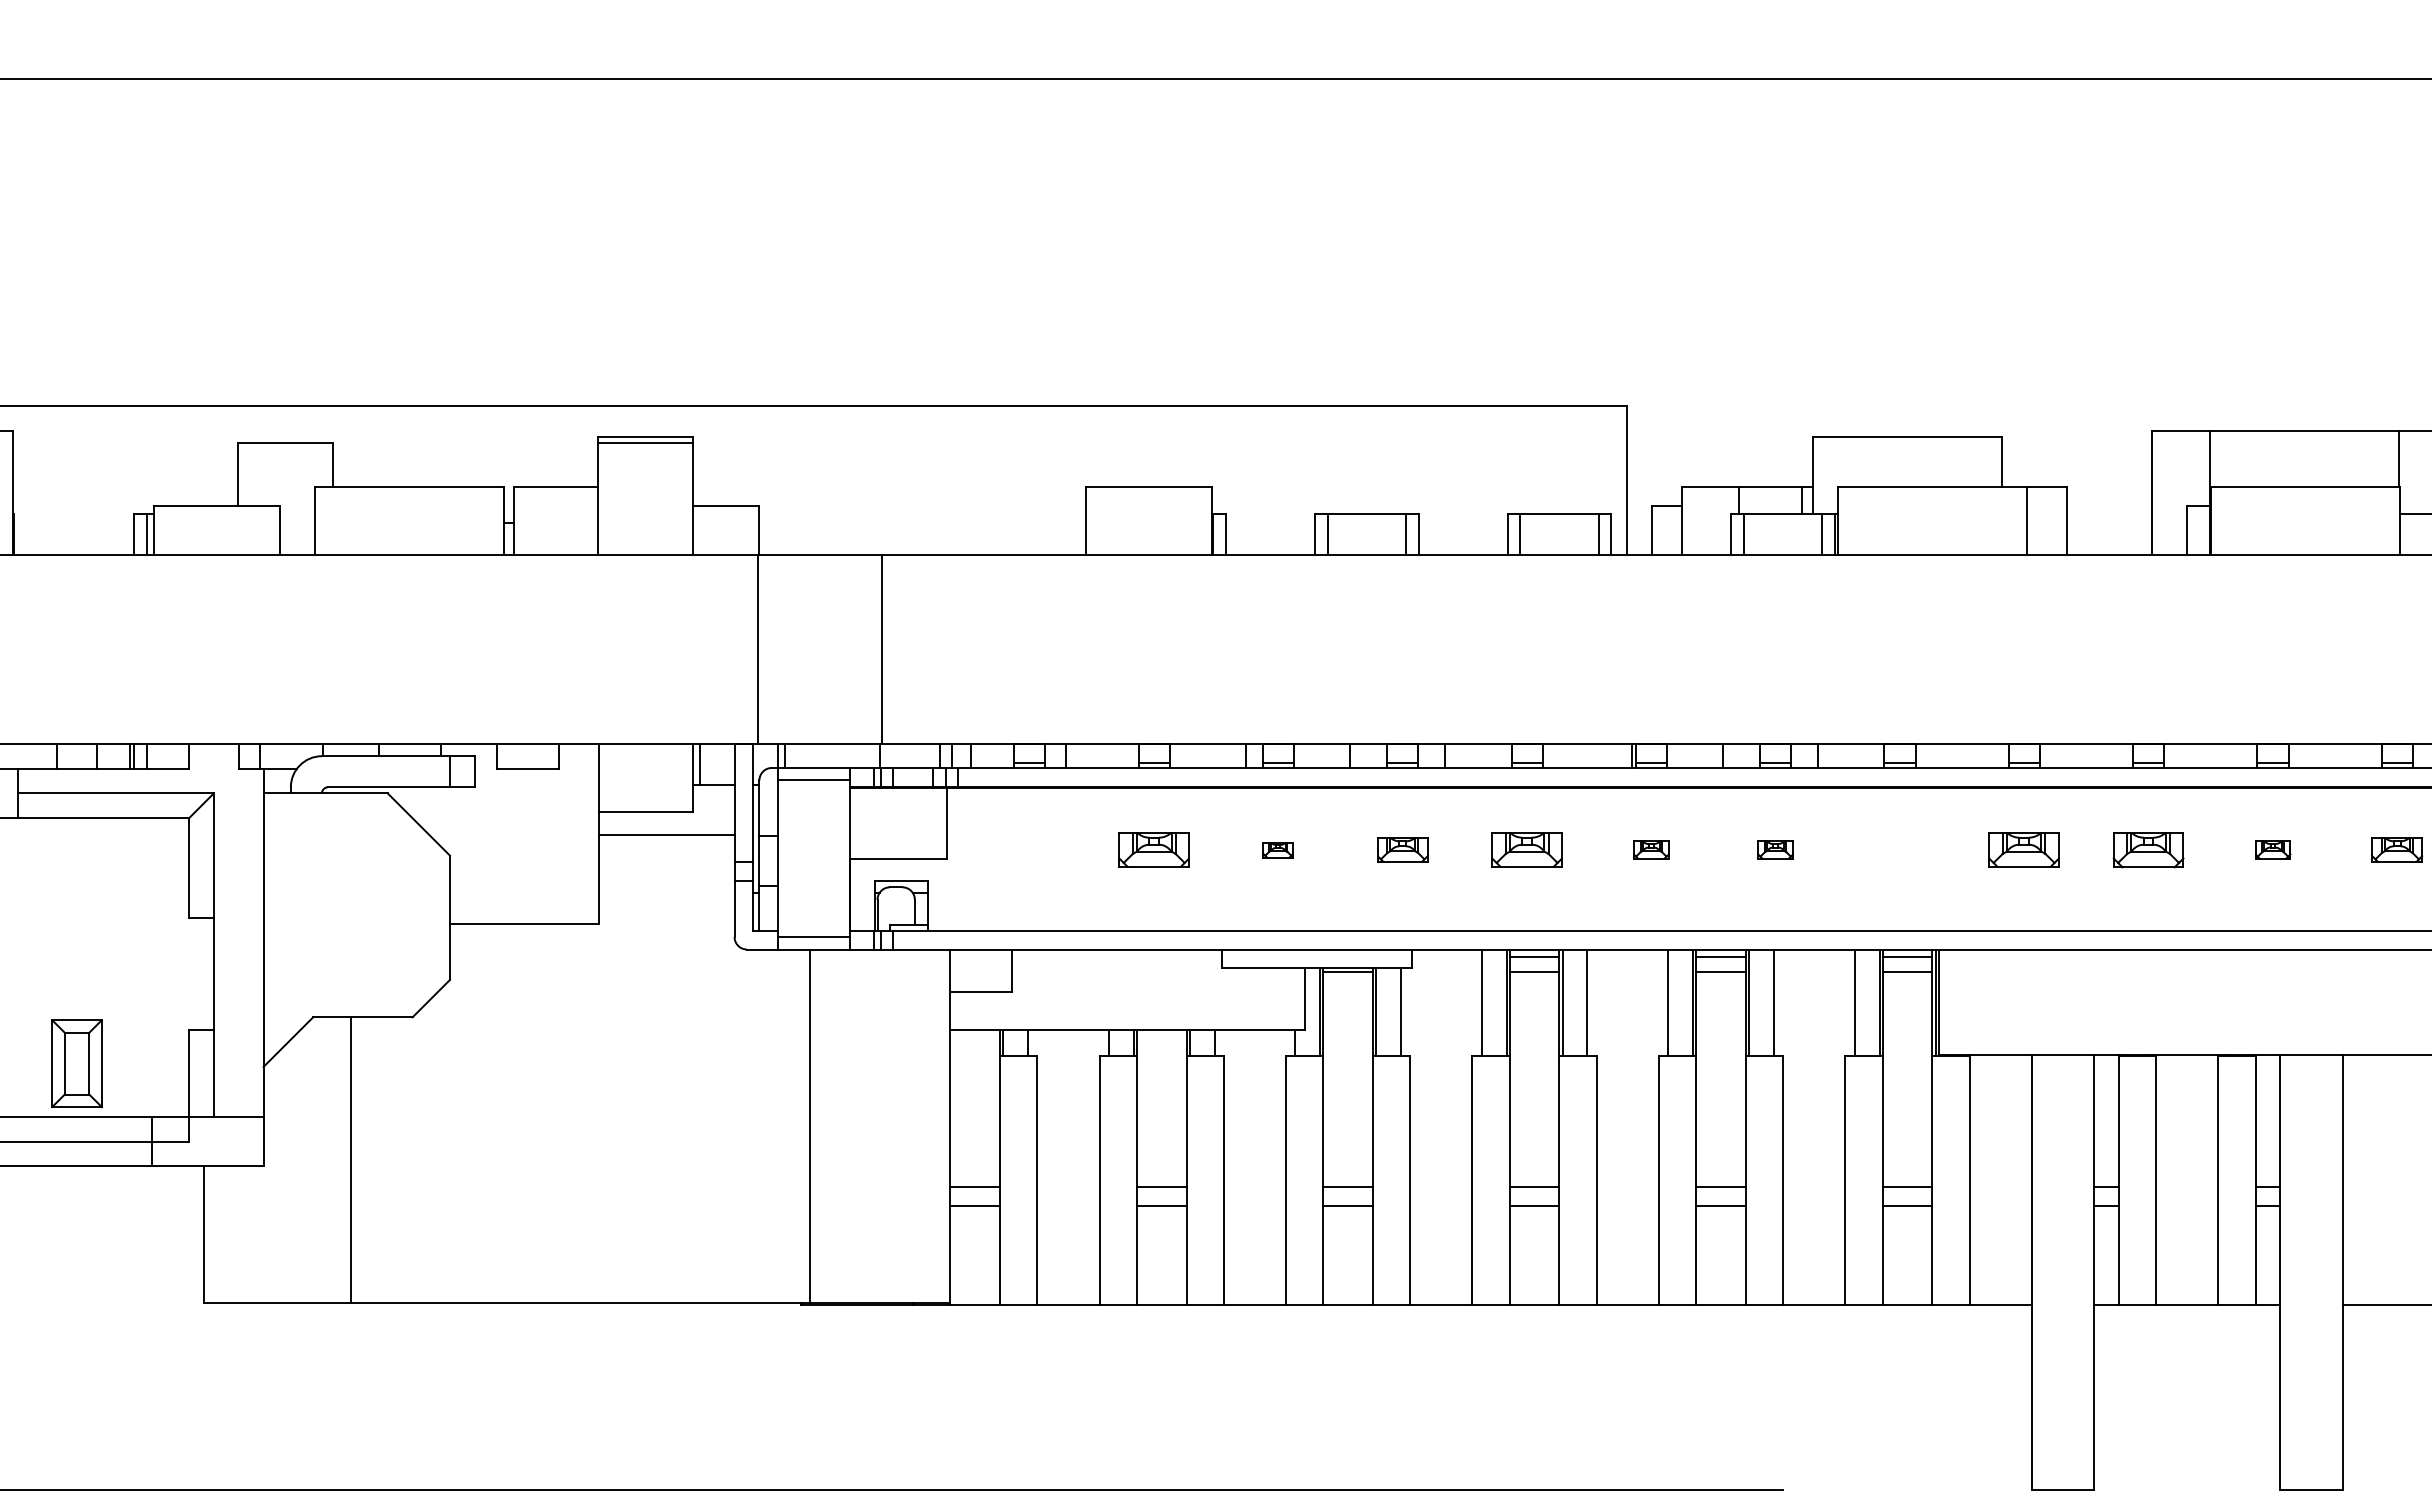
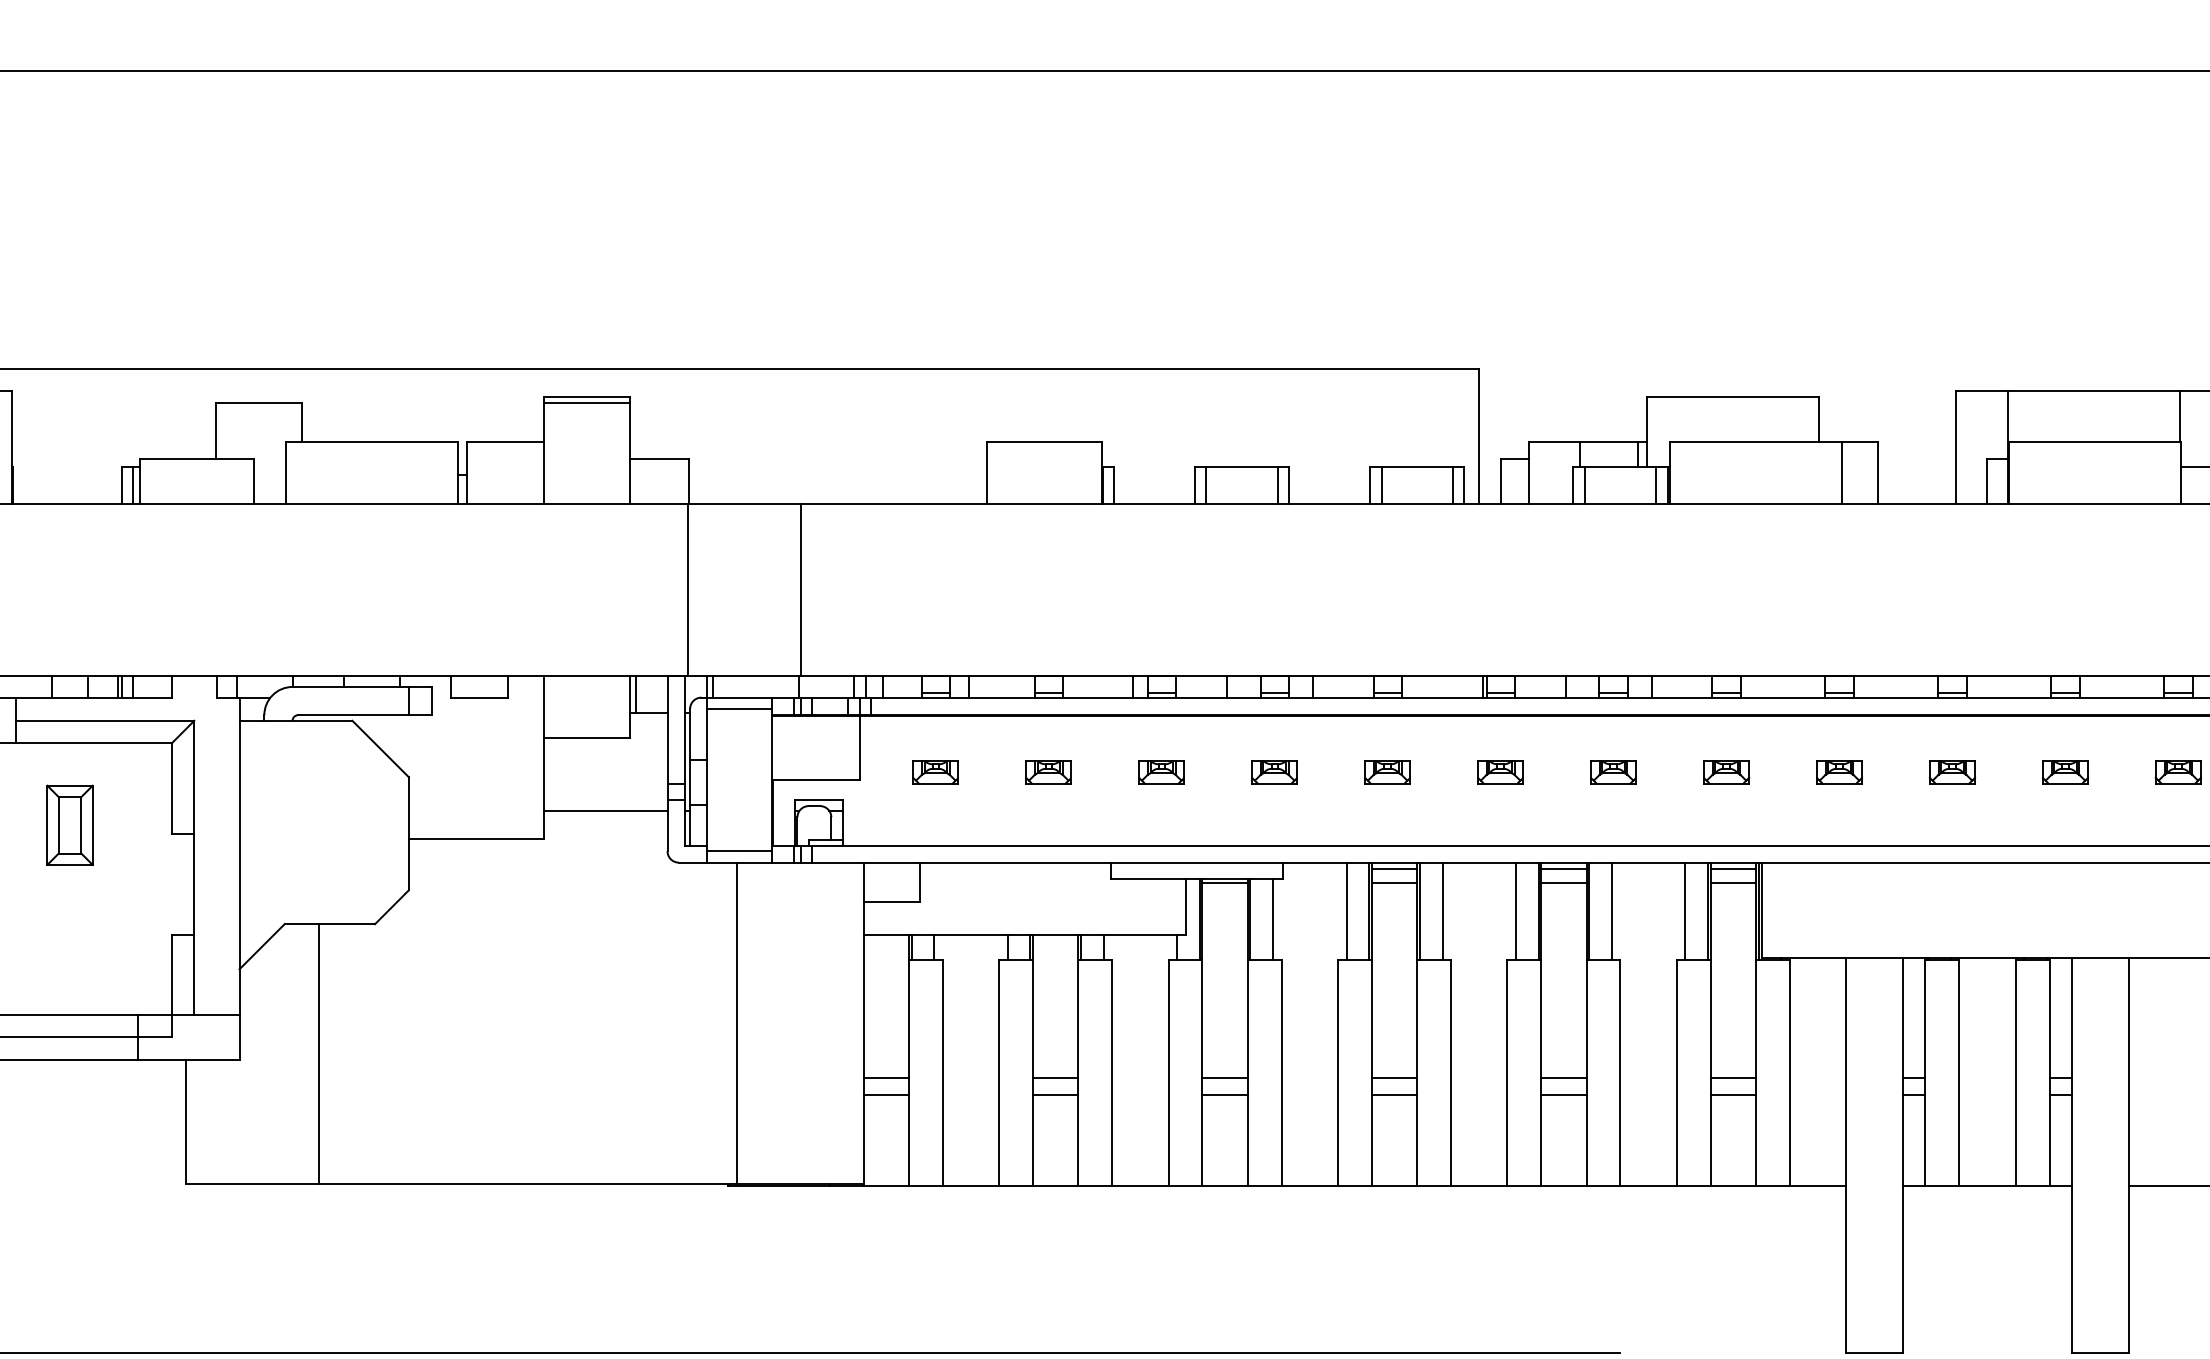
line: (666, 834) -> (605, 811), moved
part: (1029, 850) -> (935, 772), added
part: (1153, 850) -> (1048, 772), size x0.71
part: (1278, 850) -> (1161, 772), size x1.67
part: (1526, 850) -> (1387, 772), size x0.71
part: (1651, 850) -> (1500, 772), size x1.43
part: (1775, 850) -> (1613, 772), size x1.43
part: (1899, 850) -> (1726, 772), added
part: (2024, 850) -> (1839, 772), size x0.71
part: (2148, 850) -> (1952, 772), size x0.71
part: (2273, 850) -> (2065, 772), size x1.43
part: (76, 1062) -> (69, 824), moved

